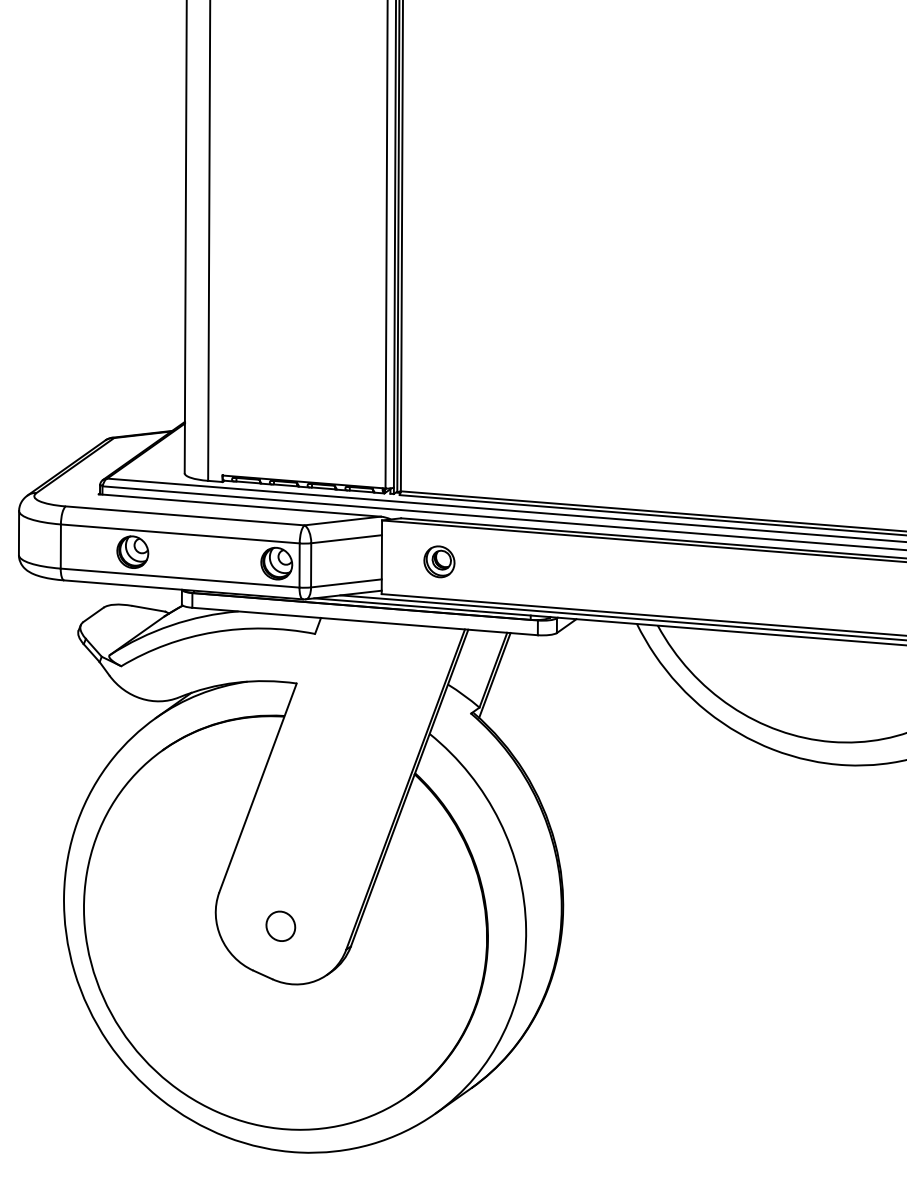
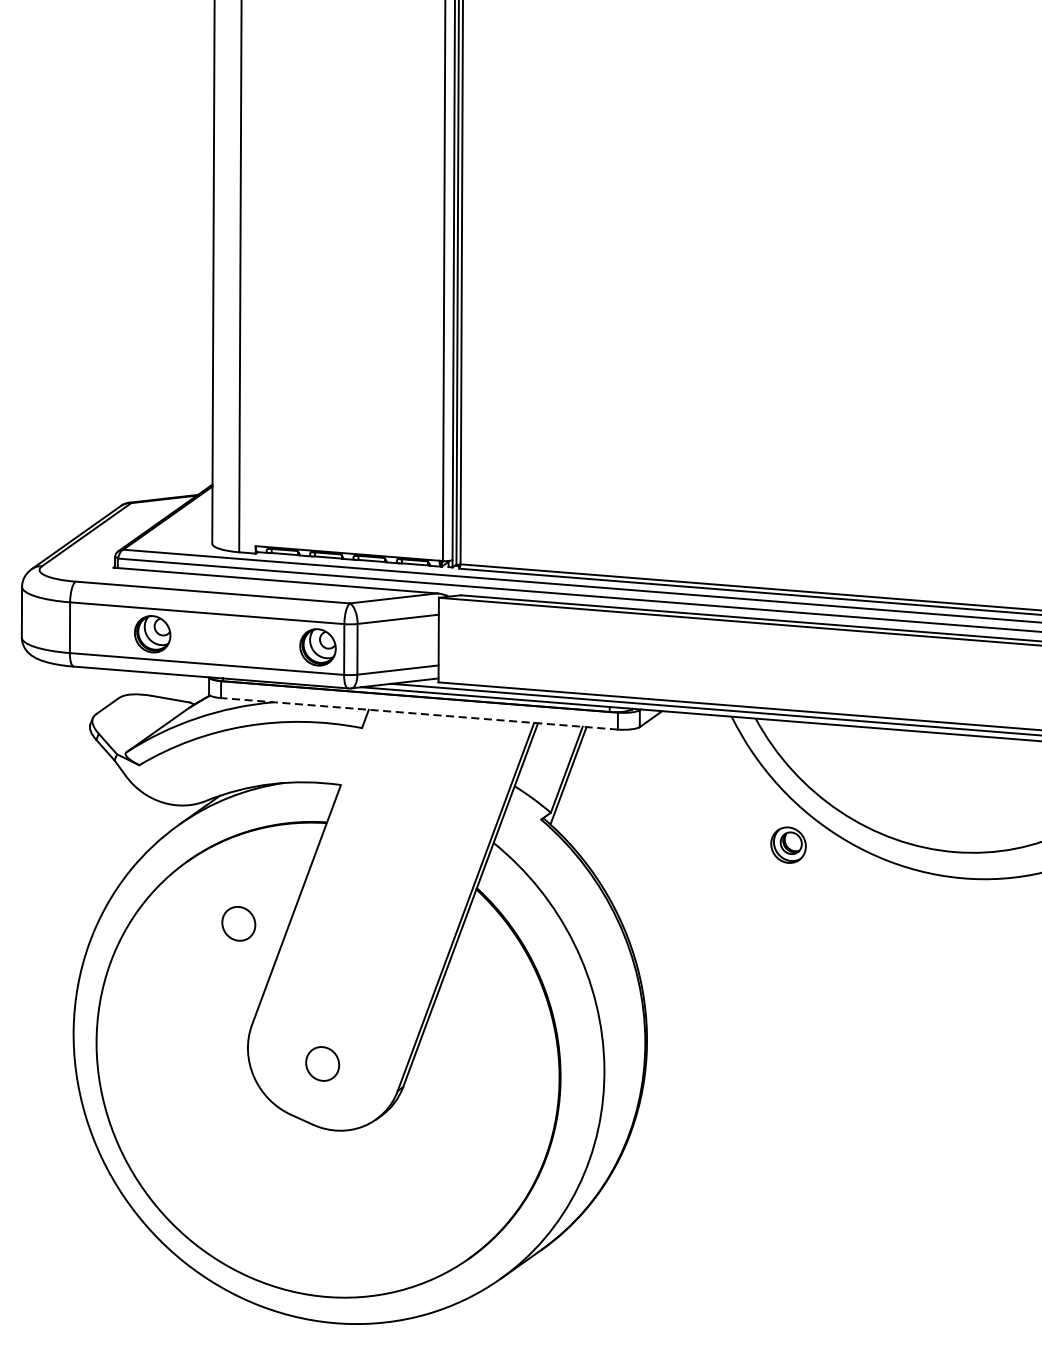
part: (439, 561) -> (788, 844), moved
line: (364, 621) -> (418, 713), solid -> dashed
part: (207, 803) -> (238, 922), added

